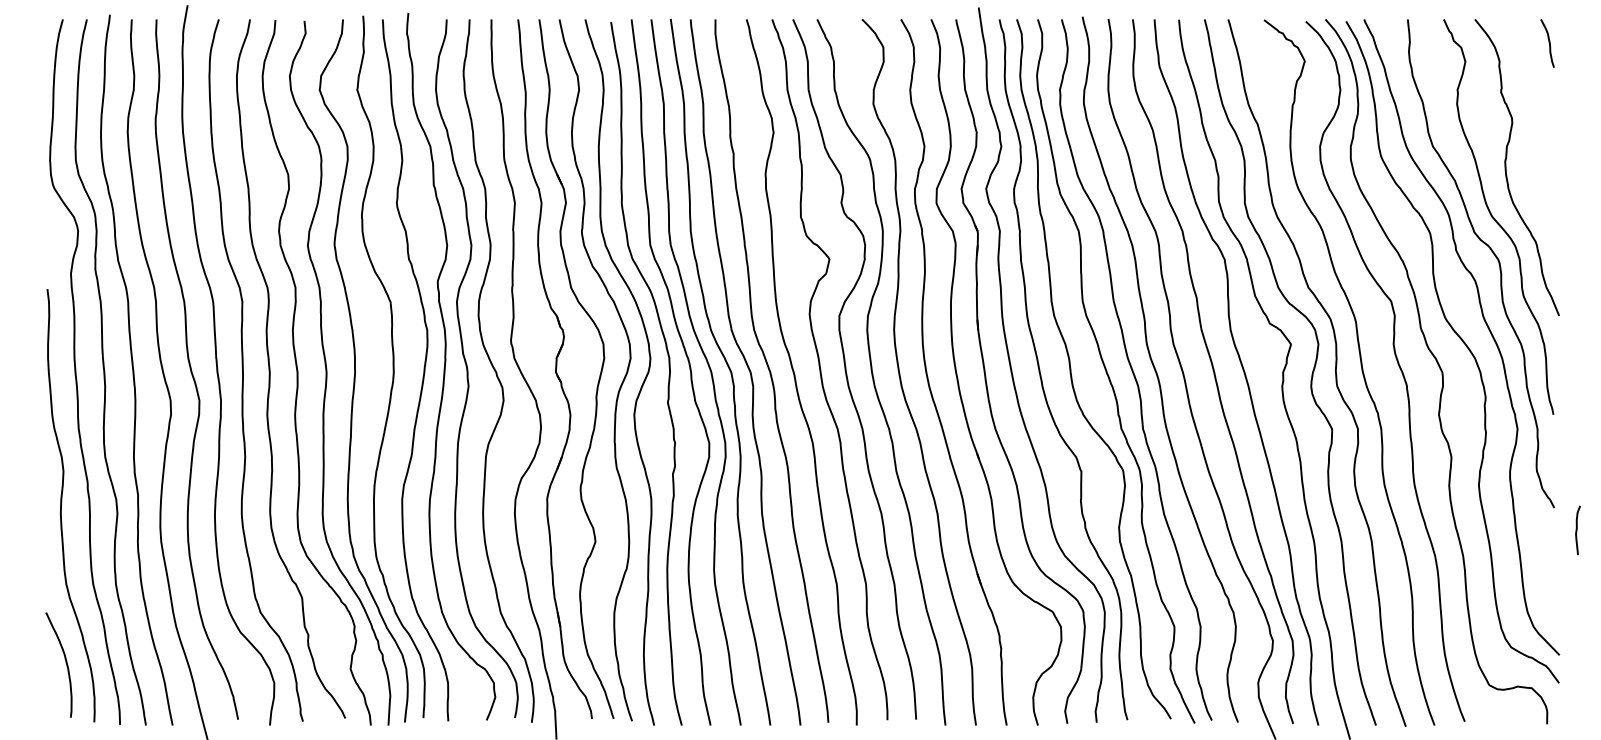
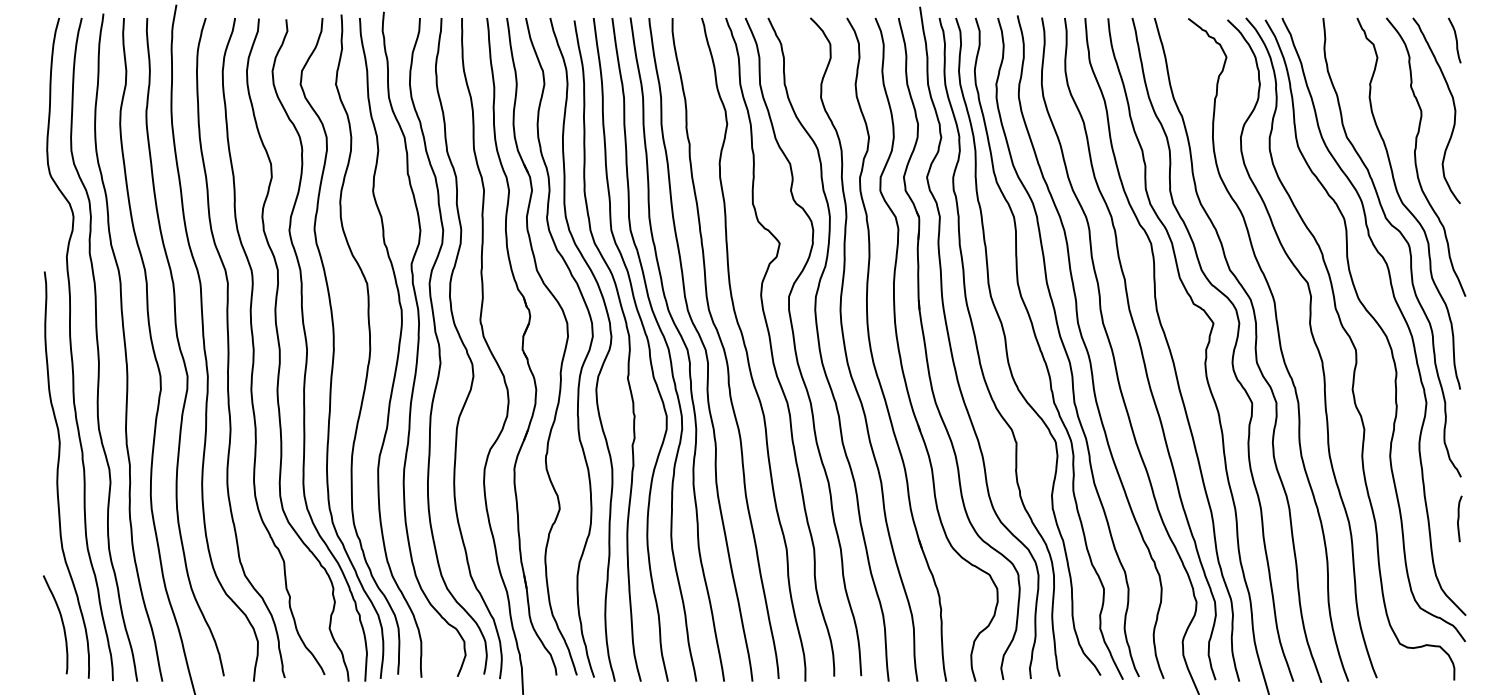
curve: (1546, 114) -> (1453, 107), added
curve: (1577, 530) -> (1459, 519), moved

